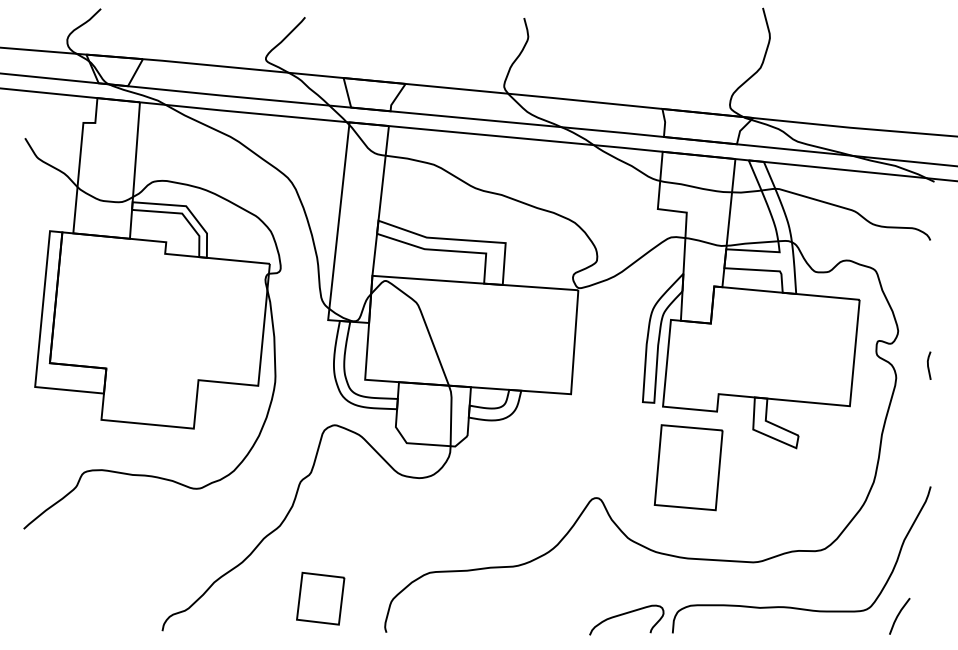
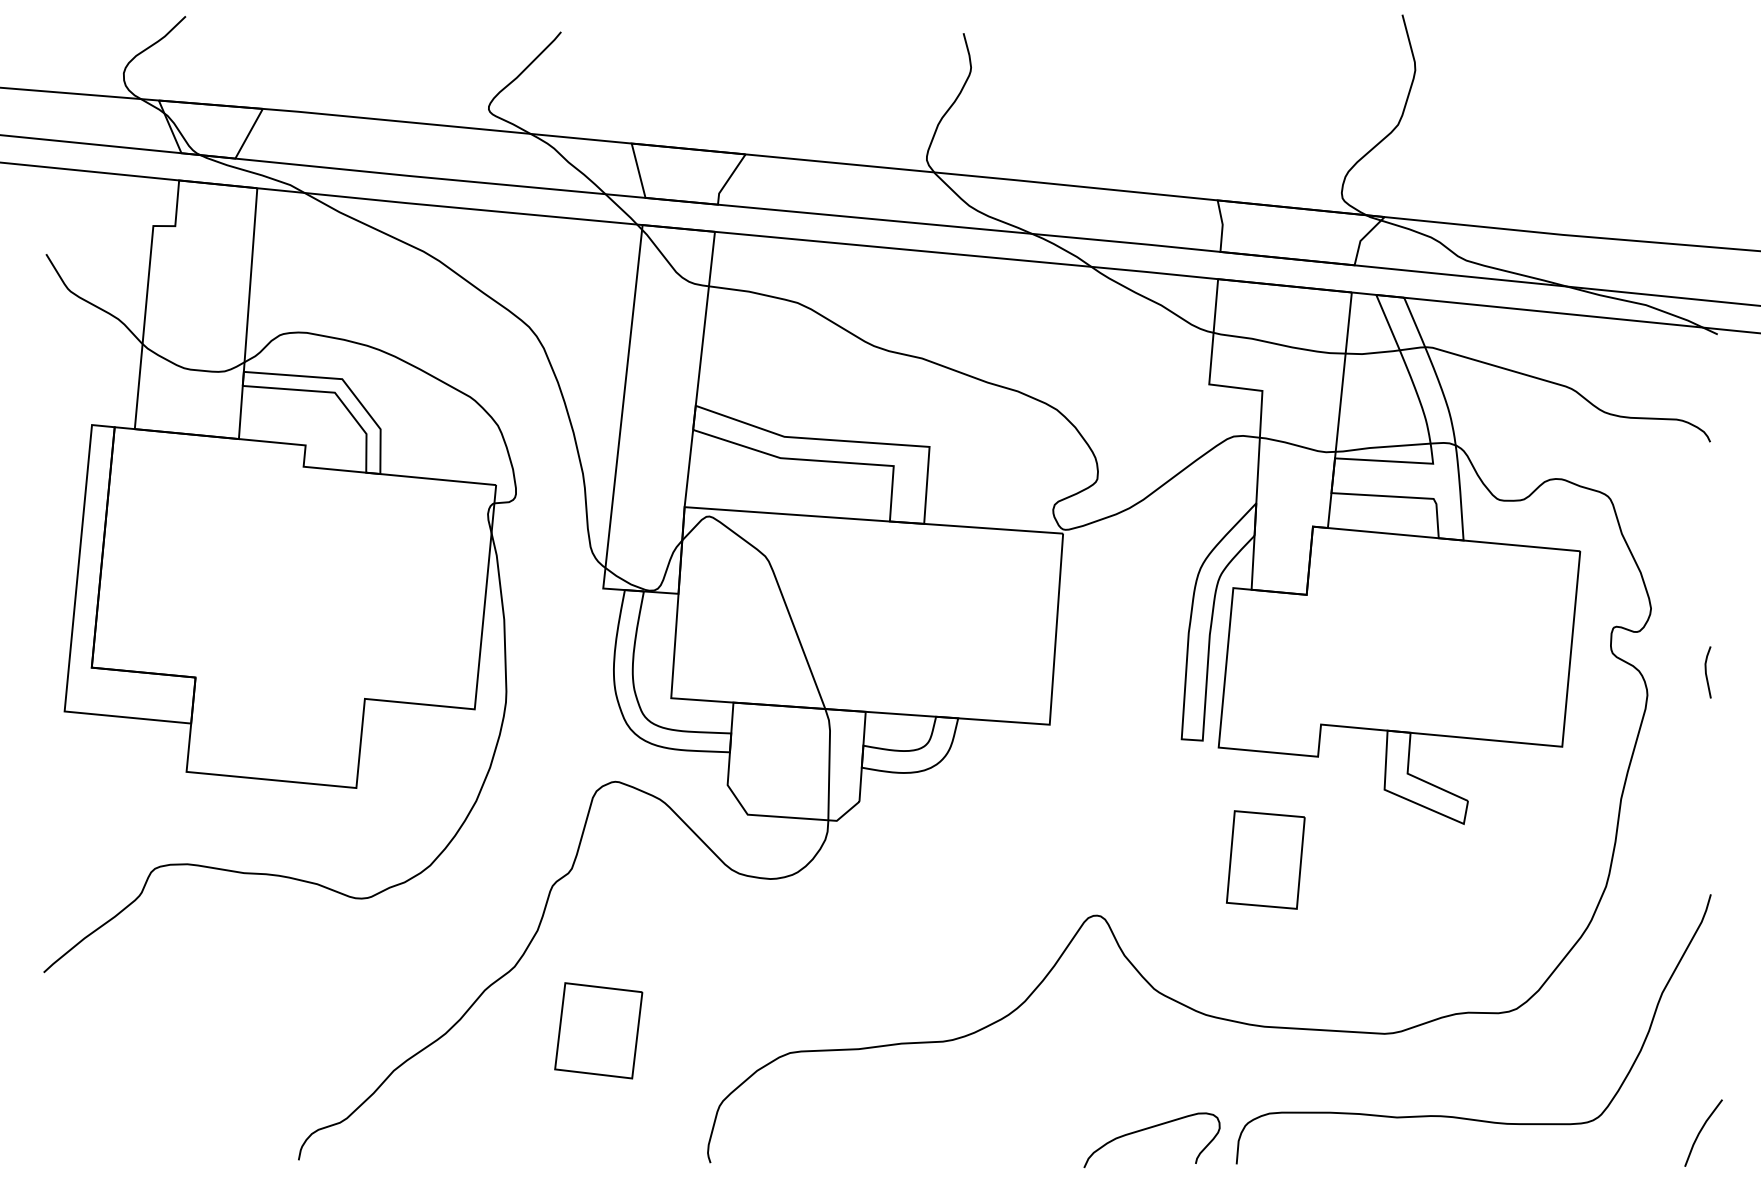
part: (688, 467) -> (1265, 859), size x0.62
part: (320, 598) -> (598, 1030), moved
line: (899, 615) -> (1703, 1131), moved

